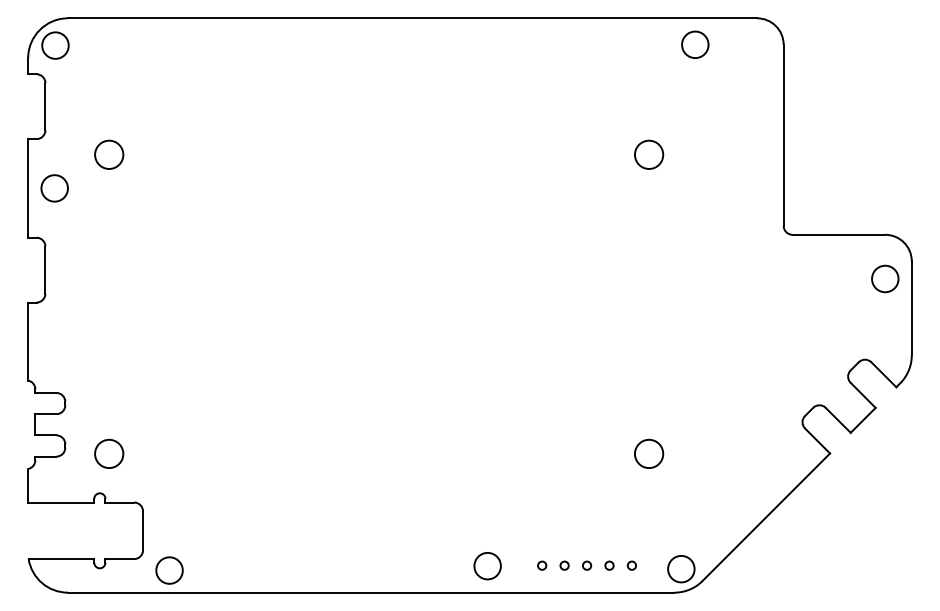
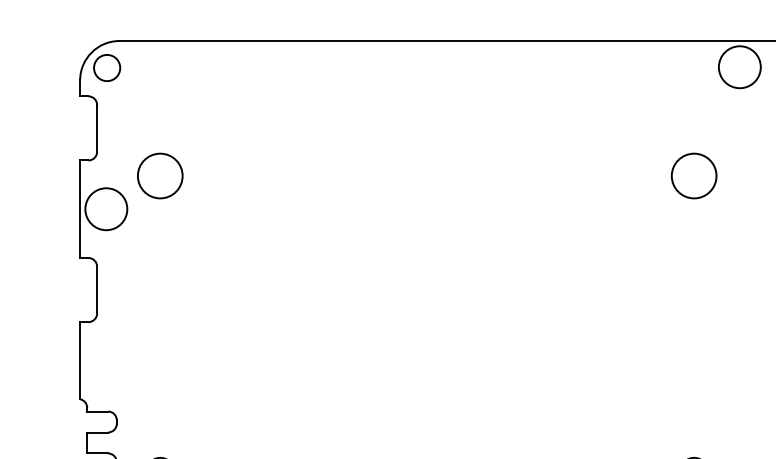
circle: (695, 44) -> (740, 66), size x1.6
circle: (109, 154) -> (160, 175), size x1.6
circle: (648, 154) -> (693, 175), size x1.6
circle: (54, 188) -> (106, 209), size x1.6

